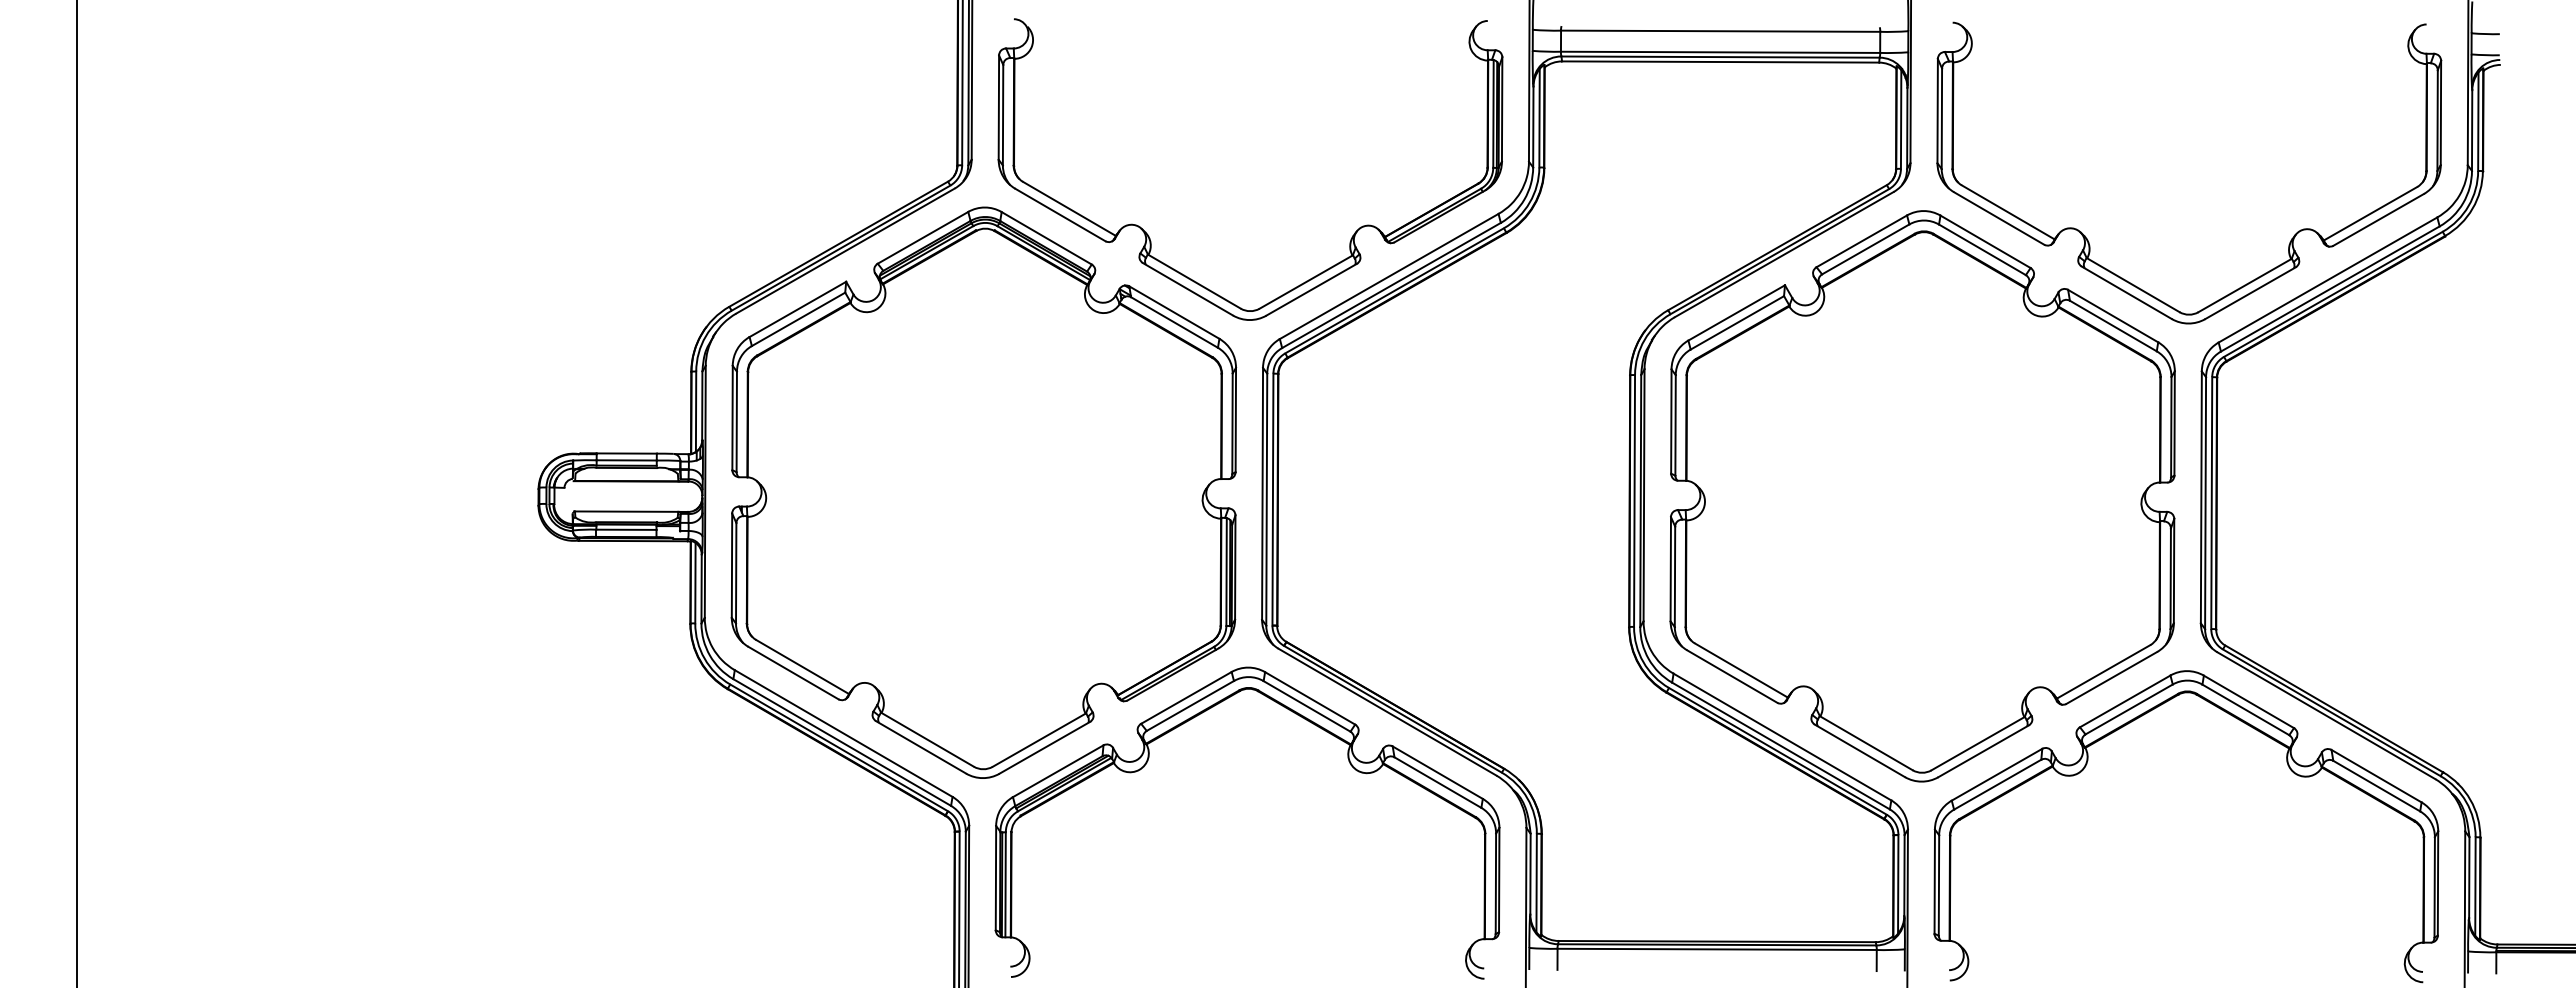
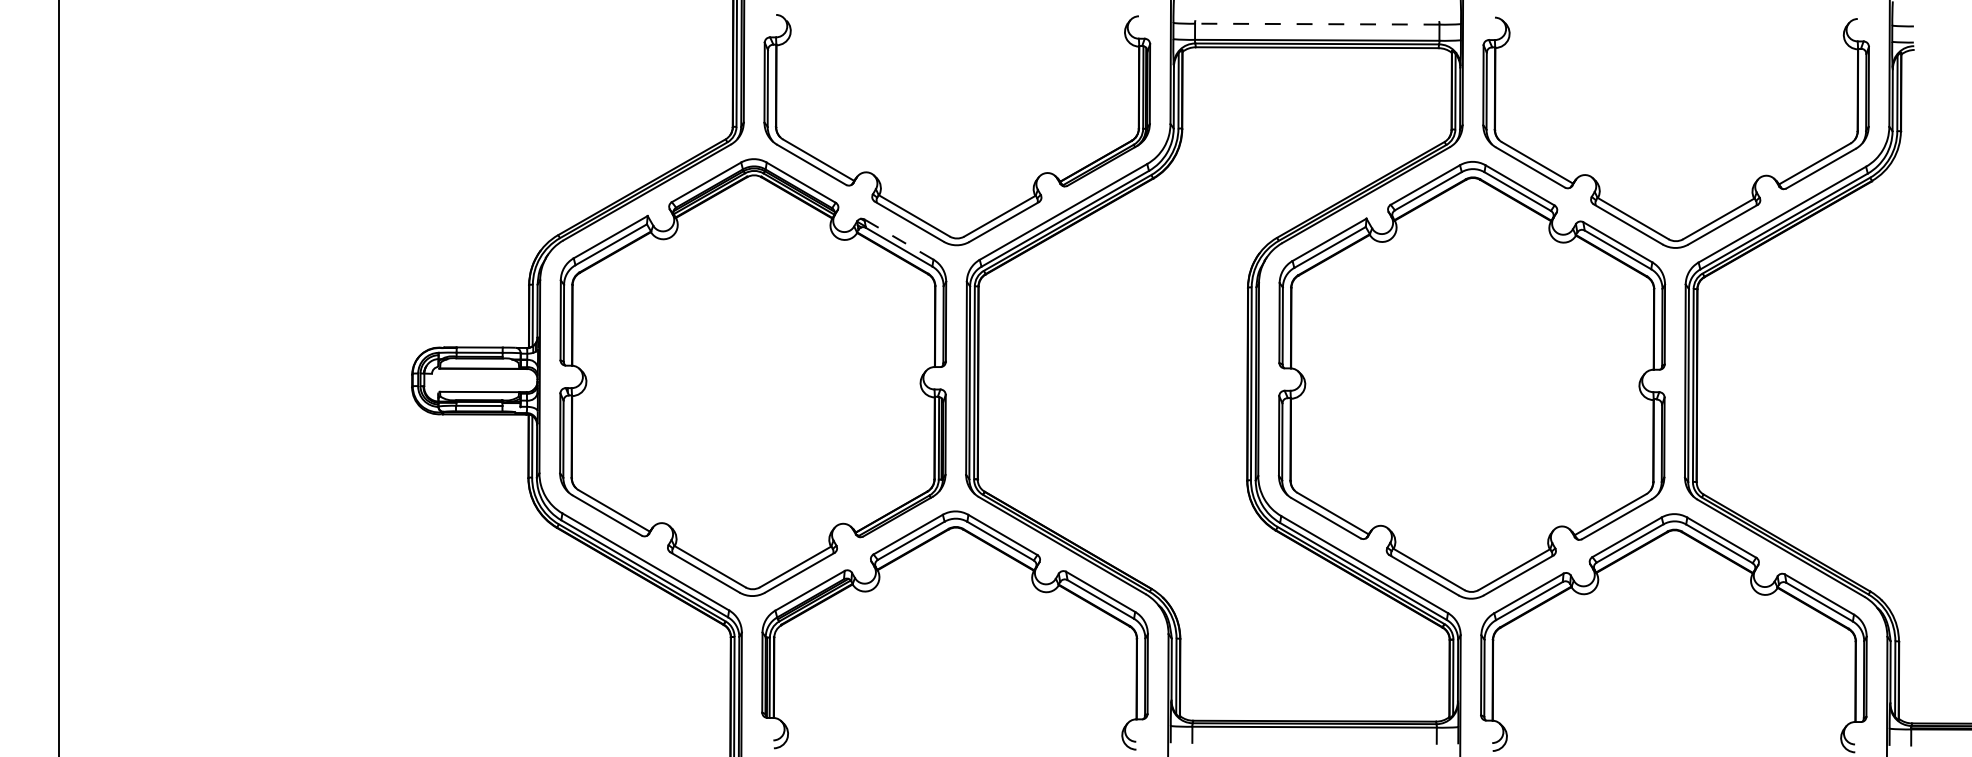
line: (1720, 31) -> (1317, 24), solid -> dashed
line: (1173, 312) -> (898, 239), solid -> dashed

